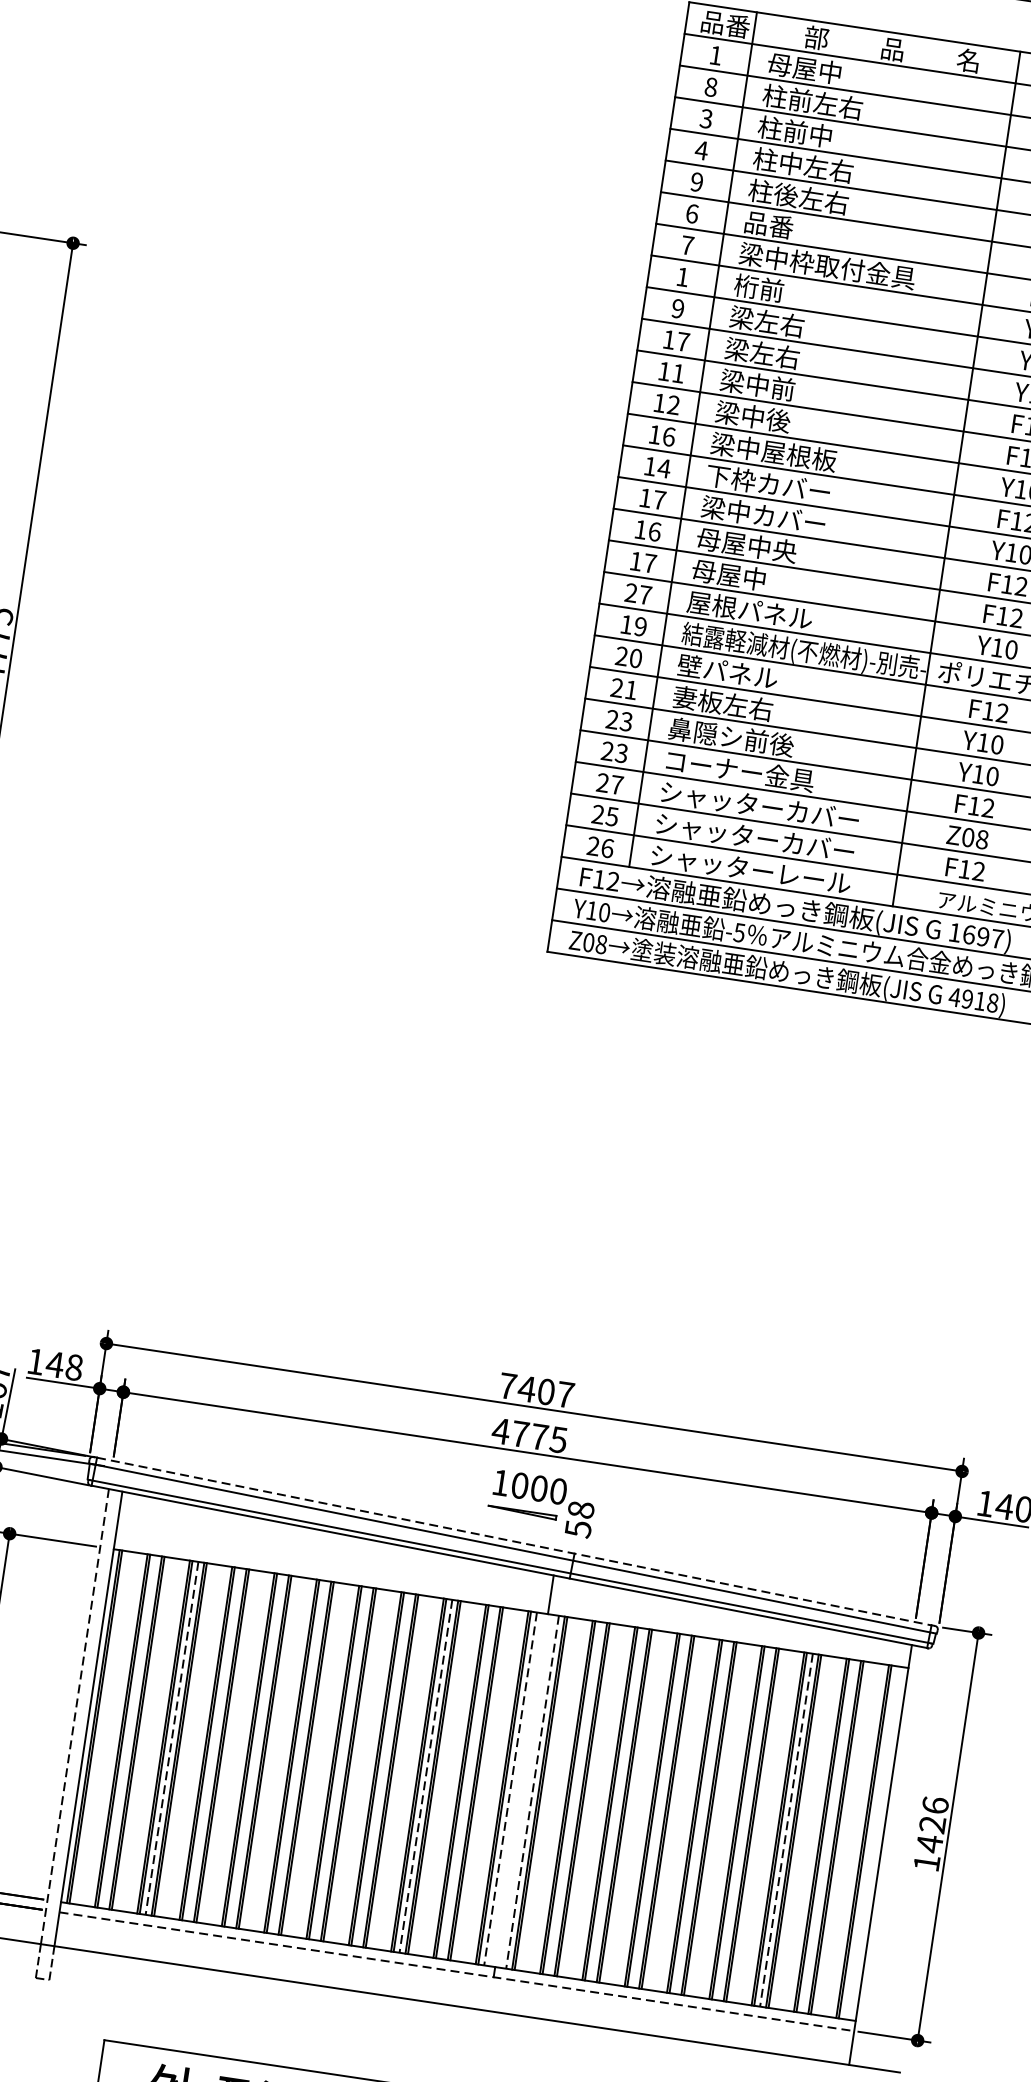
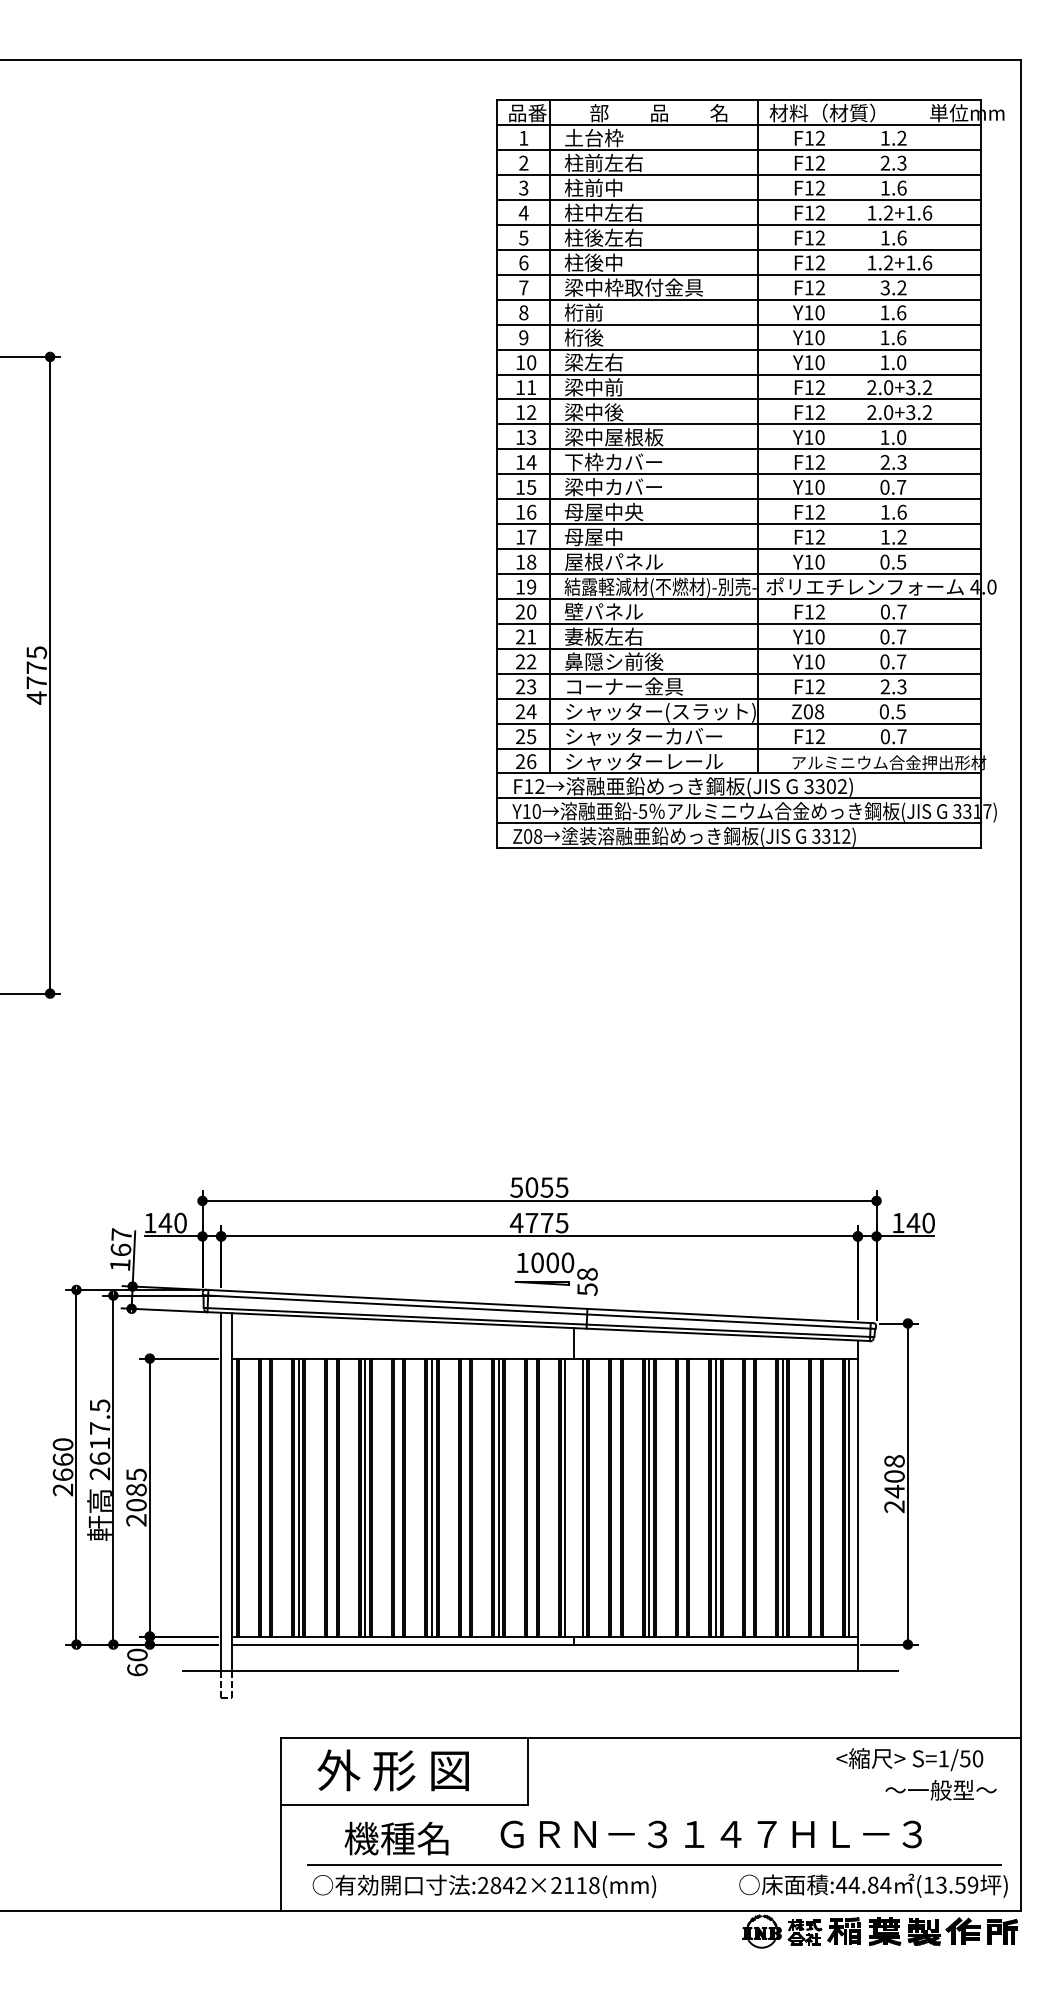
text: (804, 67) -> (593, 137), 母屋中 -> 土台枠
text: (710, 86) -> (523, 162), 8 -> 2
text: (696, 181) -> (523, 237), 9 -> 5
text: (780, 226) -> (593, 262), 品番 -> 柱後中
text: (682, 276) -> (523, 312), 1 -> 8
text: (766, 321) -> (593, 337), 梁左右 -> 桁後
text: (683, 341) -> (531, 362), 17 -> 10
text: (668, 436) -> (531, 437), 16 -> 13
text: (659, 500) -> (531, 487), 17 -> 15
text: (639, 593) -> (526, 561), 27 -> 18
text: (626, 722) -> (531, 662), 23 -> 22
text: (616, 784) -> (531, 711), 27 -> 24
text: (843, 819) -> (710, 712), シャッターカバー -> シャッター(スラット)
text: (975, 935) -> (825, 786), 1697) -> 3302)
text: (972, 1000) -> (830, 836), 4918) -> 3312)
text: (74, 1368) -> (180, 1223), 148 -> 140
text: (536, 1390) -> (539, 1187), 7407 -> 5055
line: (514, 1541) -> (539, 1306), dashed -> solid
line: (75, 1717) -> (221, 1492), dashed -> solid
line: (171, 1739) -> (298, 1498), dashed -> solid
line: (257, 1750) -> (365, 1497), added
line: (340, 1763) -> (431, 1497), added
line: (425, 1777) -> (498, 1498), dashed -> solid
line: (510, 1790) -> (565, 1498), dashed -> solid
line: (532, 1793) -> (582, 1498), dashed -> solid
line: (617, 1804) -> (649, 1497), added
line: (701, 1817) -> (715, 1497), added
line: (786, 1831) -> (782, 1498), dashed -> solid
text: (931, 1834) -> (894, 1484), 1426 -> 2408
line: (871, 1842) -> (849, 1497), added
line: (457, 1971) -> (545, 1644), dashed -> solid

